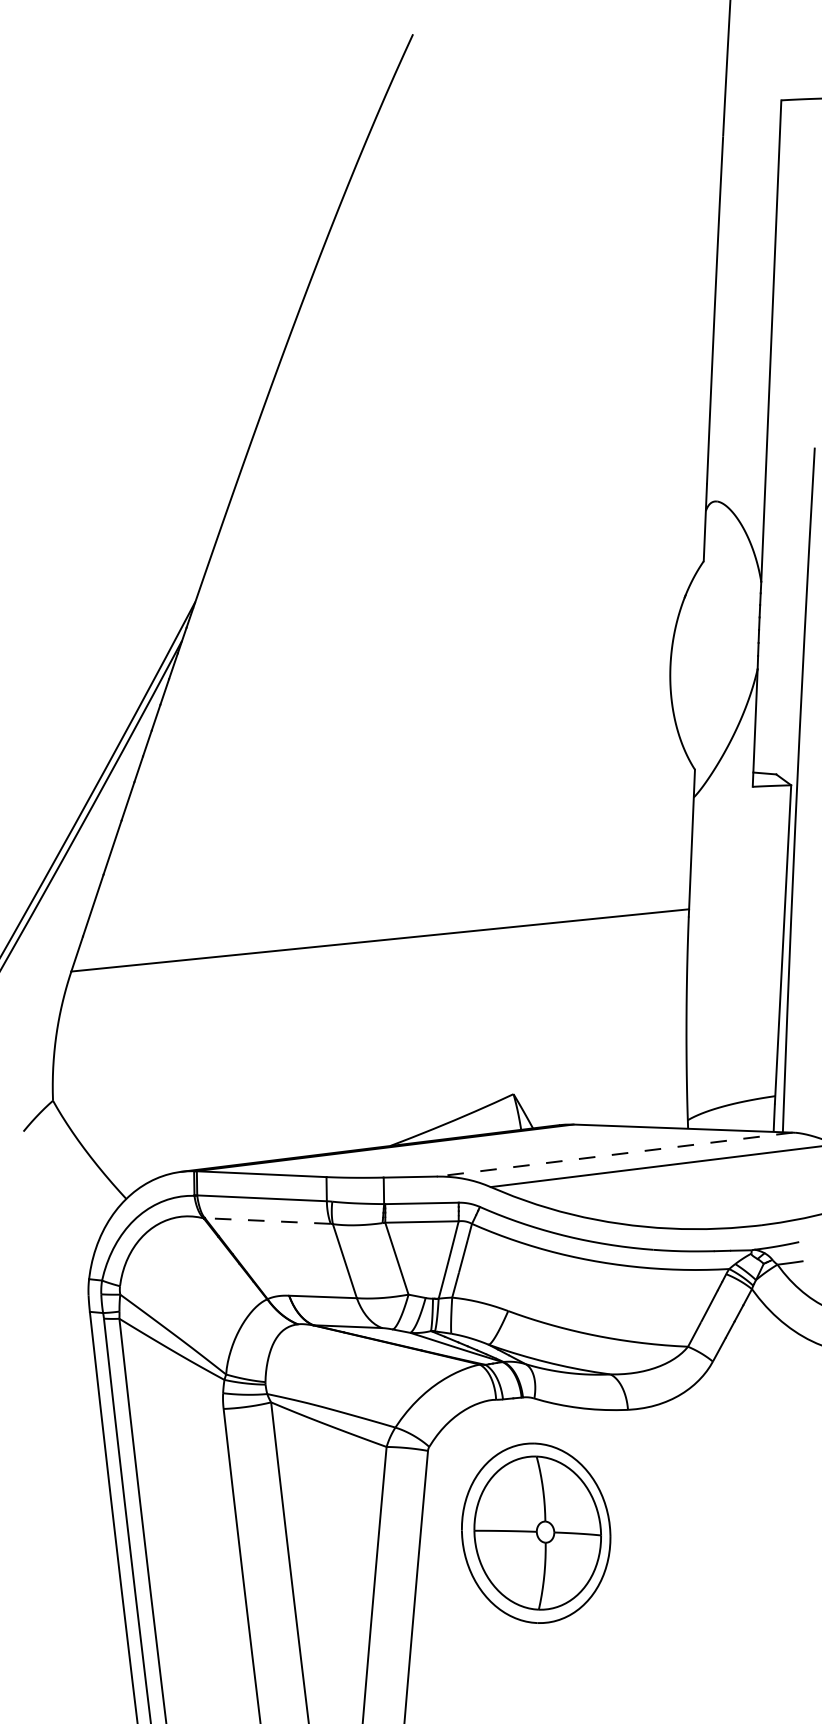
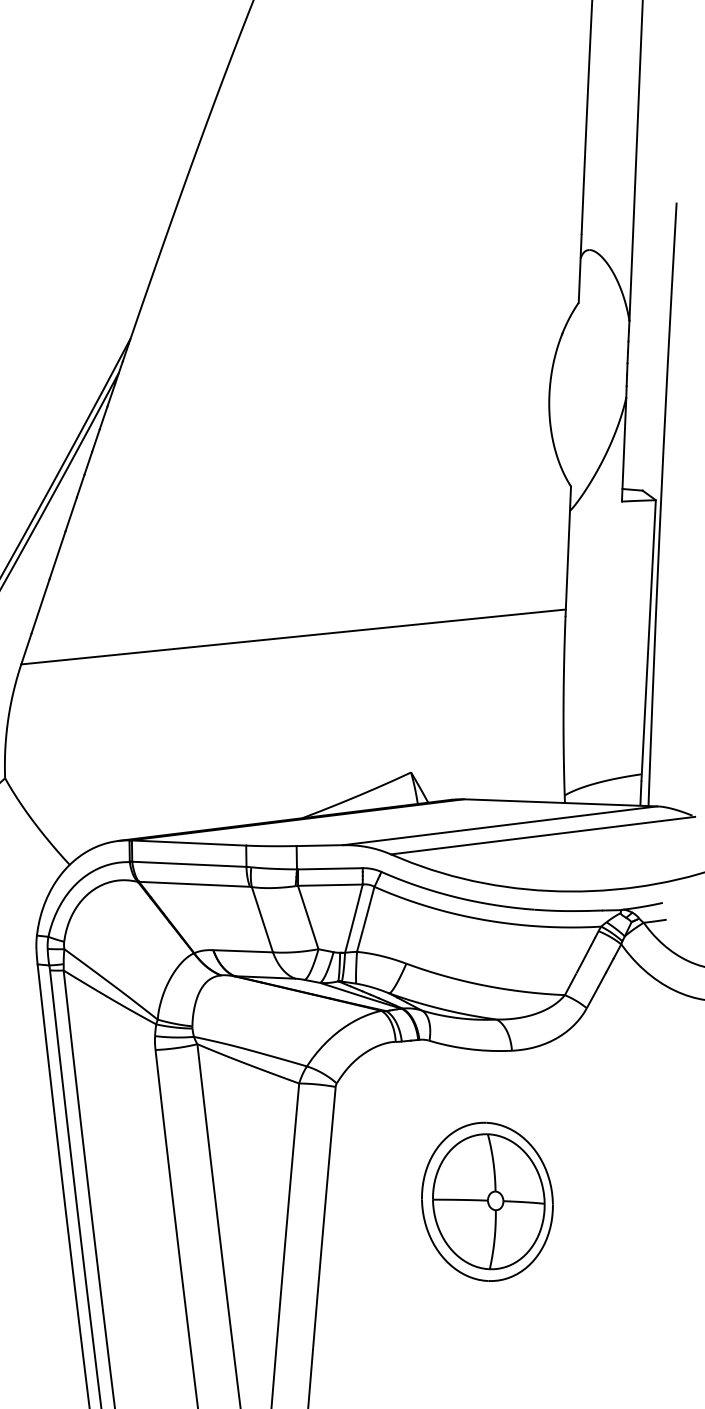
line: (614, 1154) -> (500, 825), dashed -> solid
line: (267, 1221) -> (194, 884), dashed -> solid
part: (536, 1532) -> (487, 1201), moved

